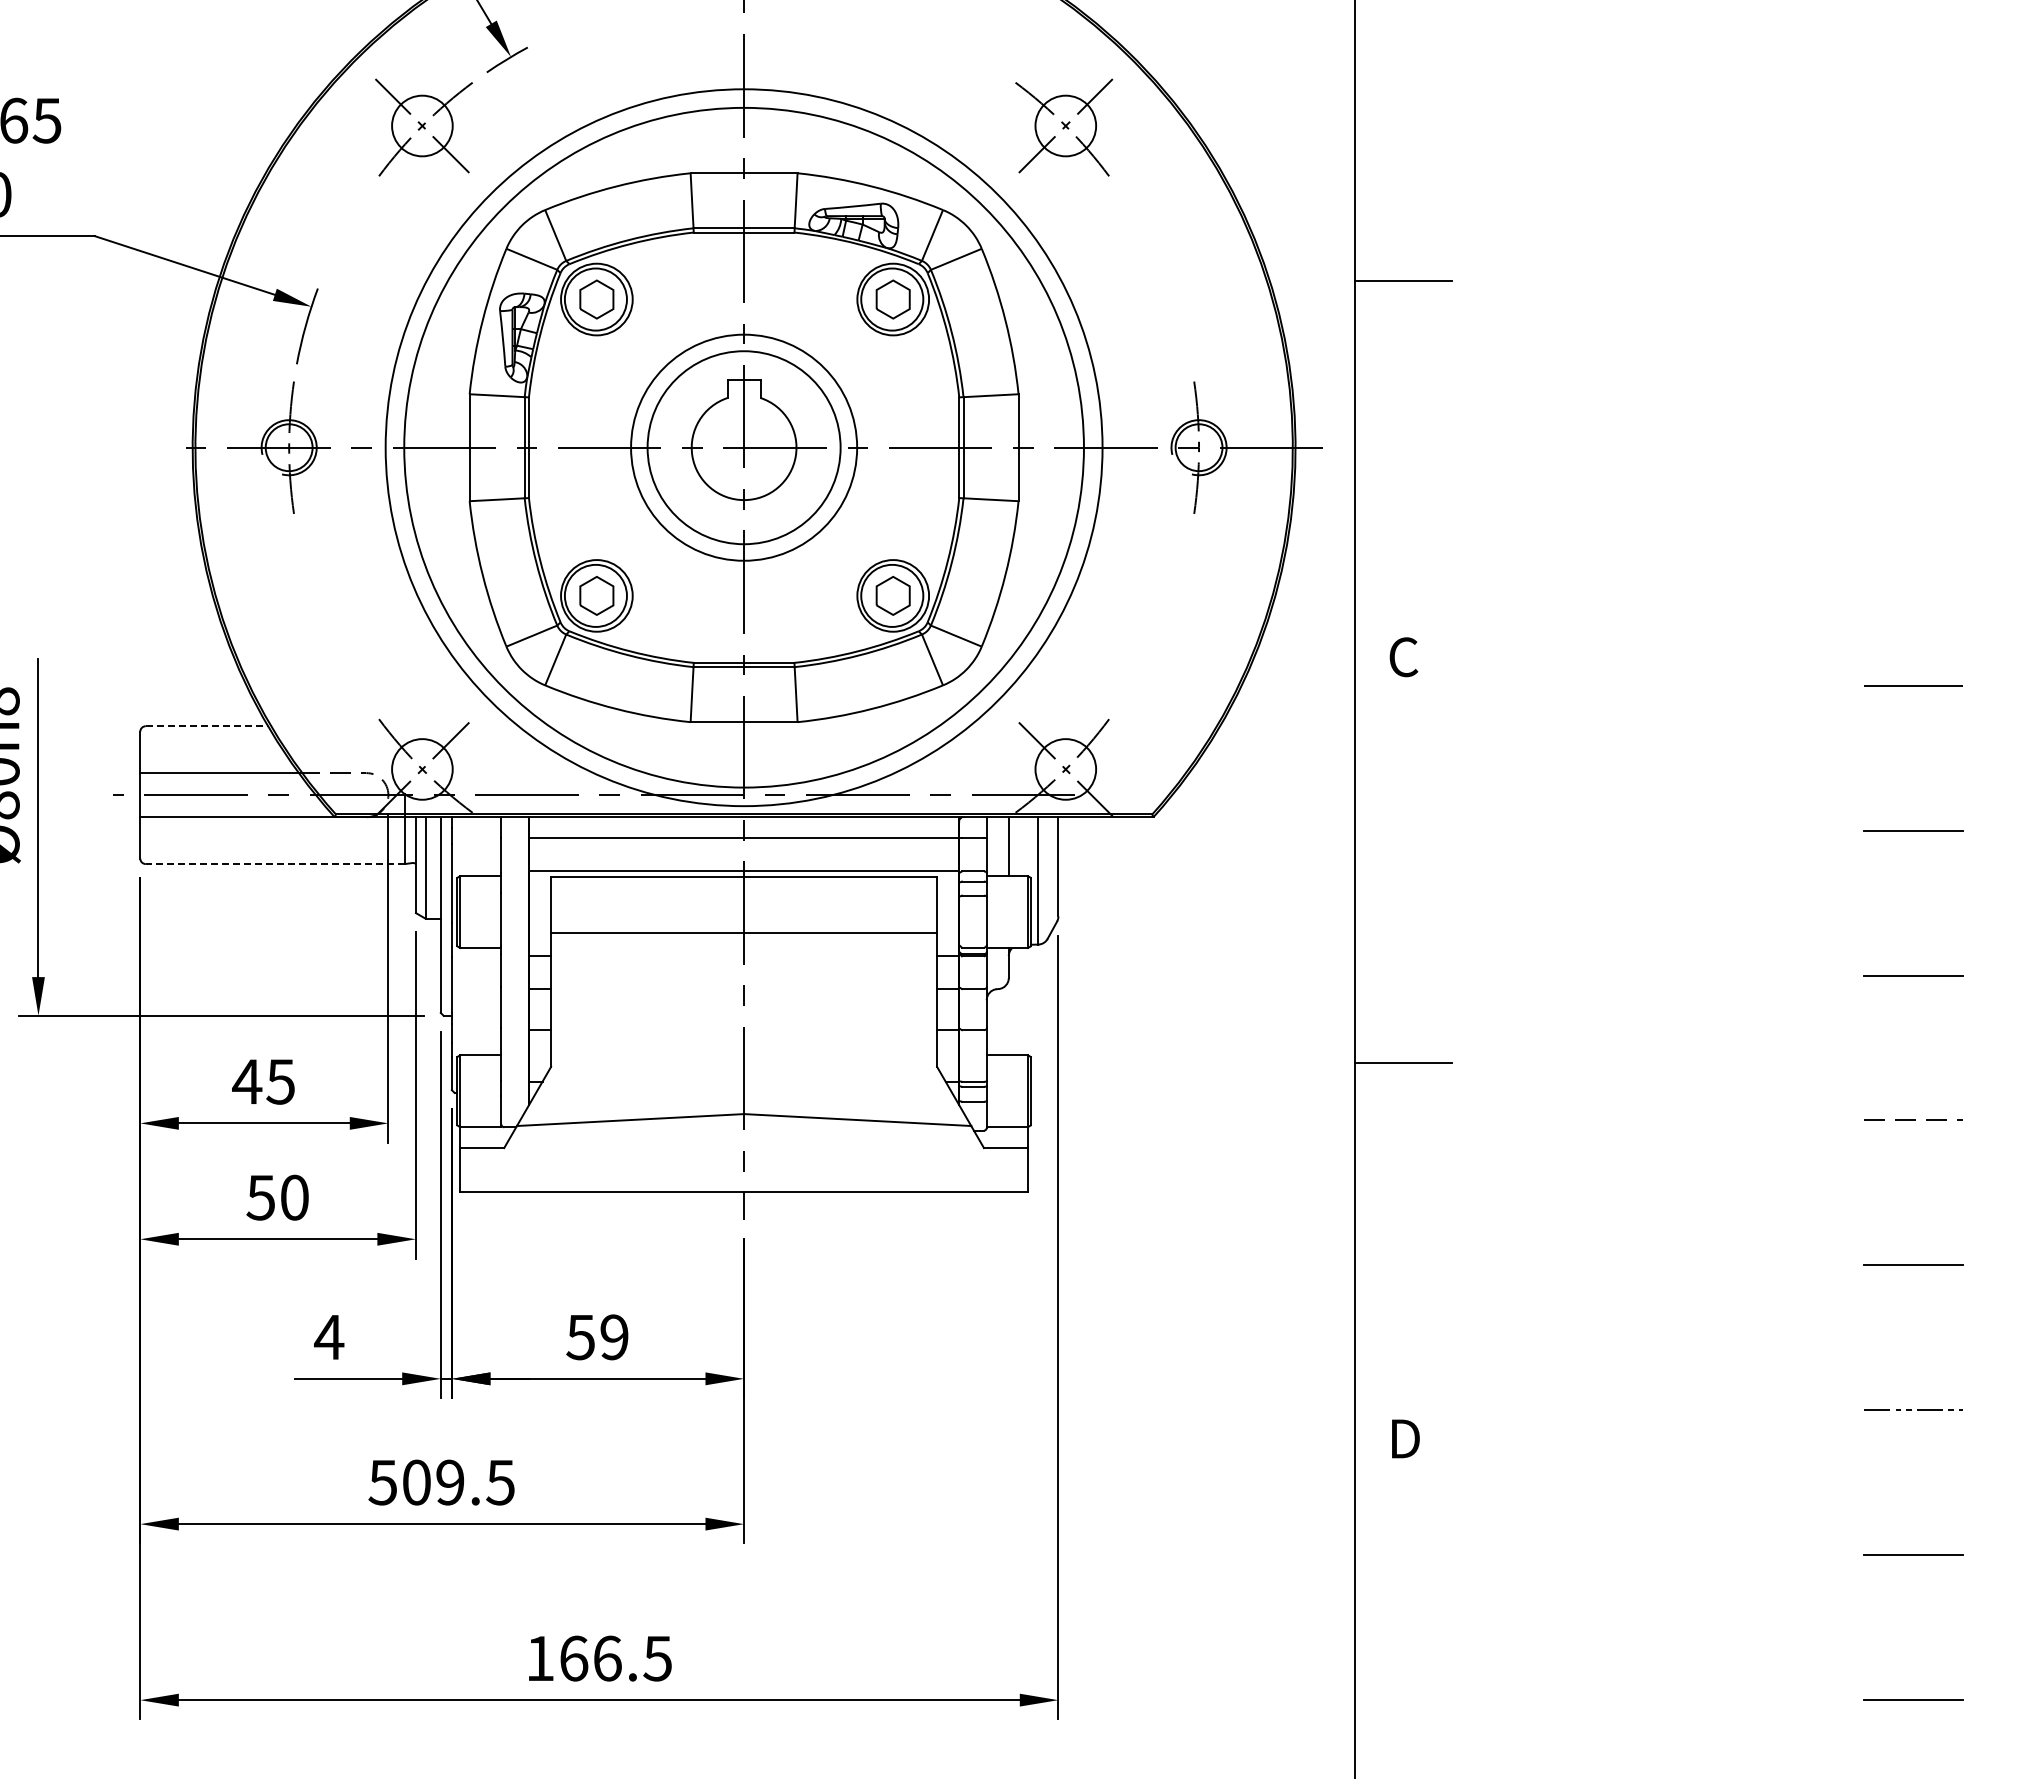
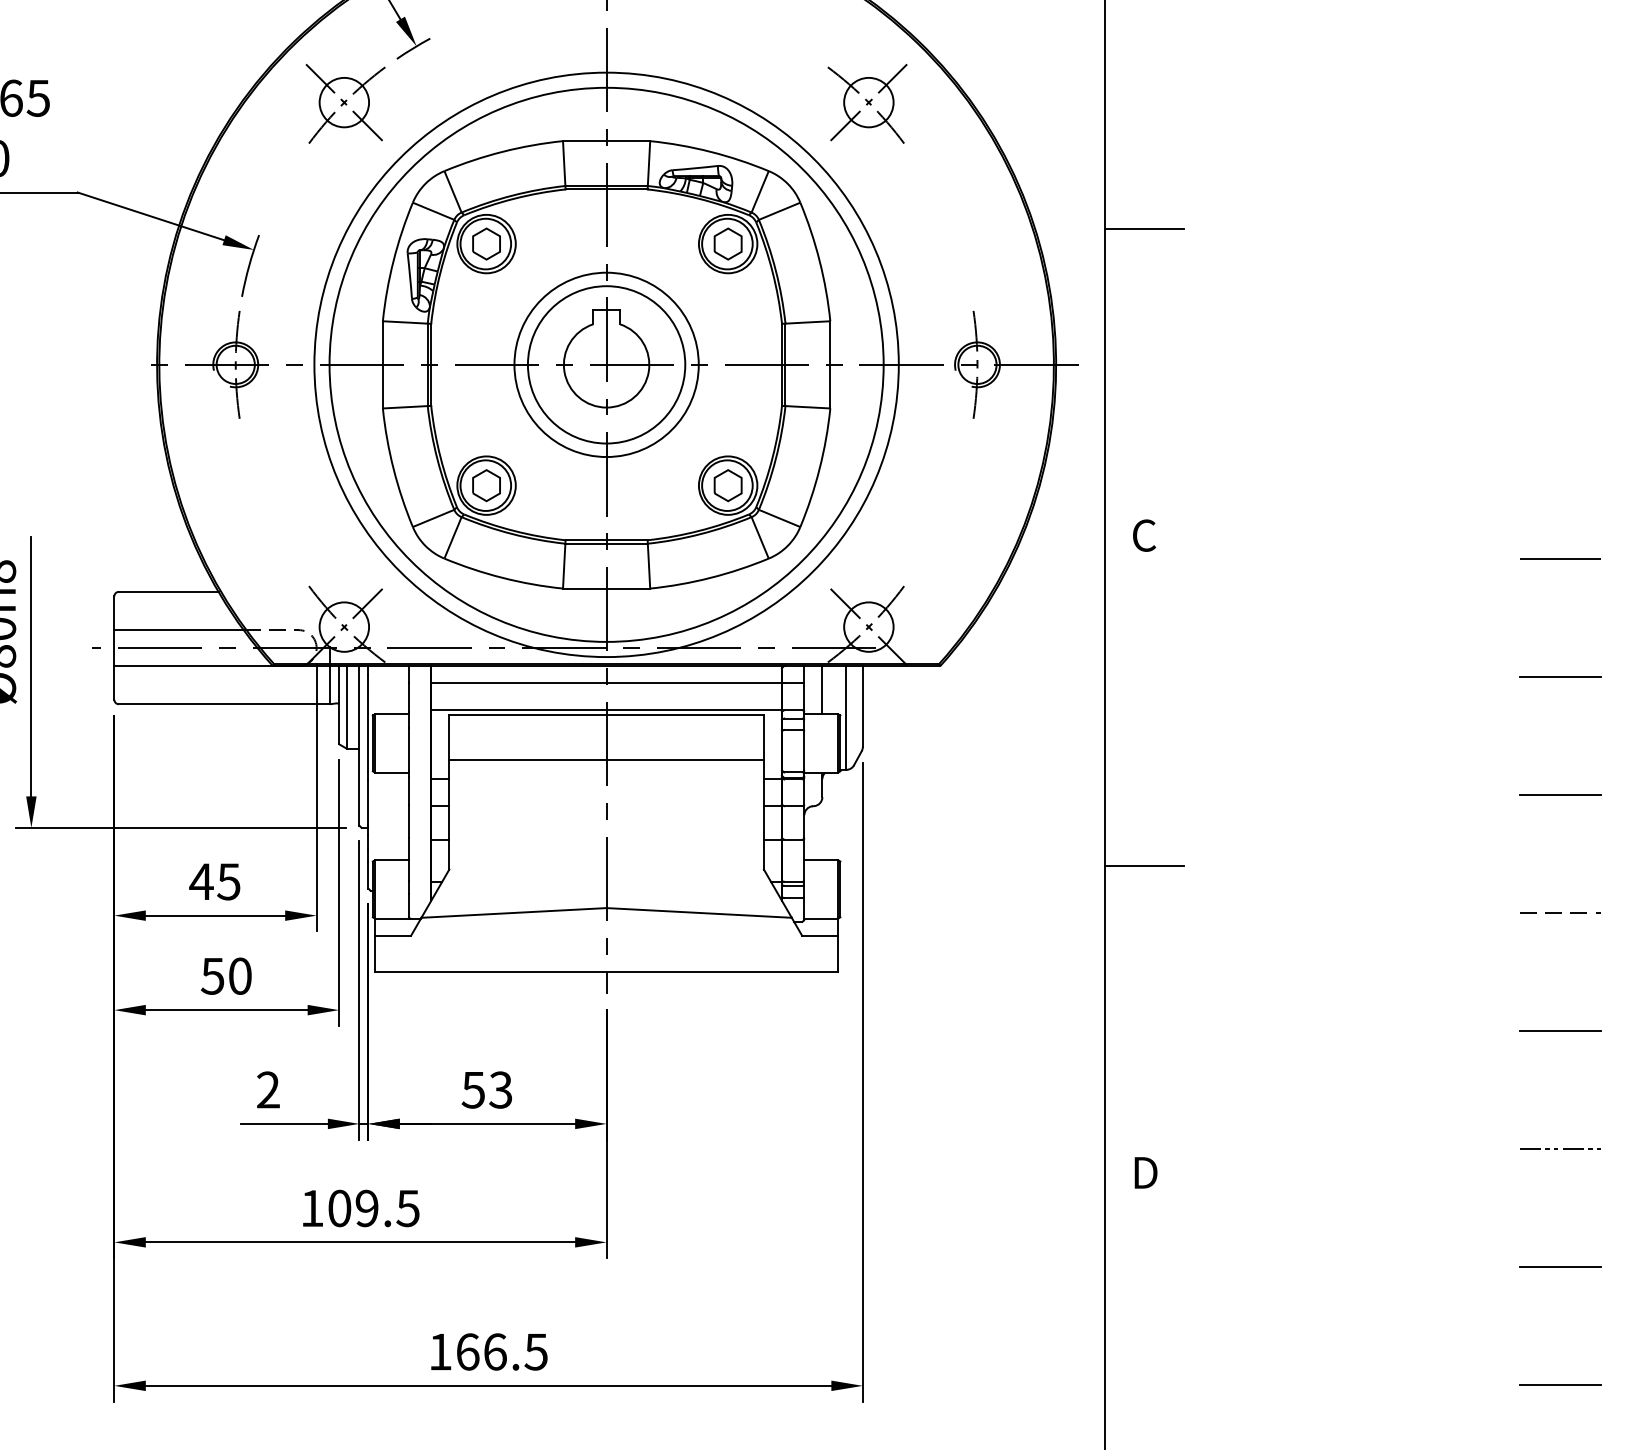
line: (207, 726) -> (169, 592), dashed -> solid
line: (275, 864) -> (224, 704), dashed -> solid
text: (329, 1336) -> (268, 1089), 4 -> 2
text: (614, 1337) -> (500, 1090), 59 -> 53
text: (382, 1482) -> (311, 1208), 509.5 -> 109.5

